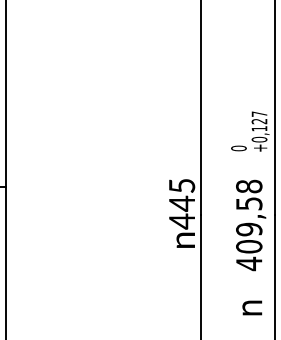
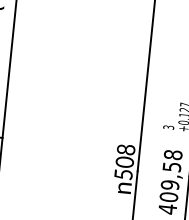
text: (238, 148) -> (168, 127), 0 -> 3
text: (182, 203) -> (125, 162), 445 -> 508

